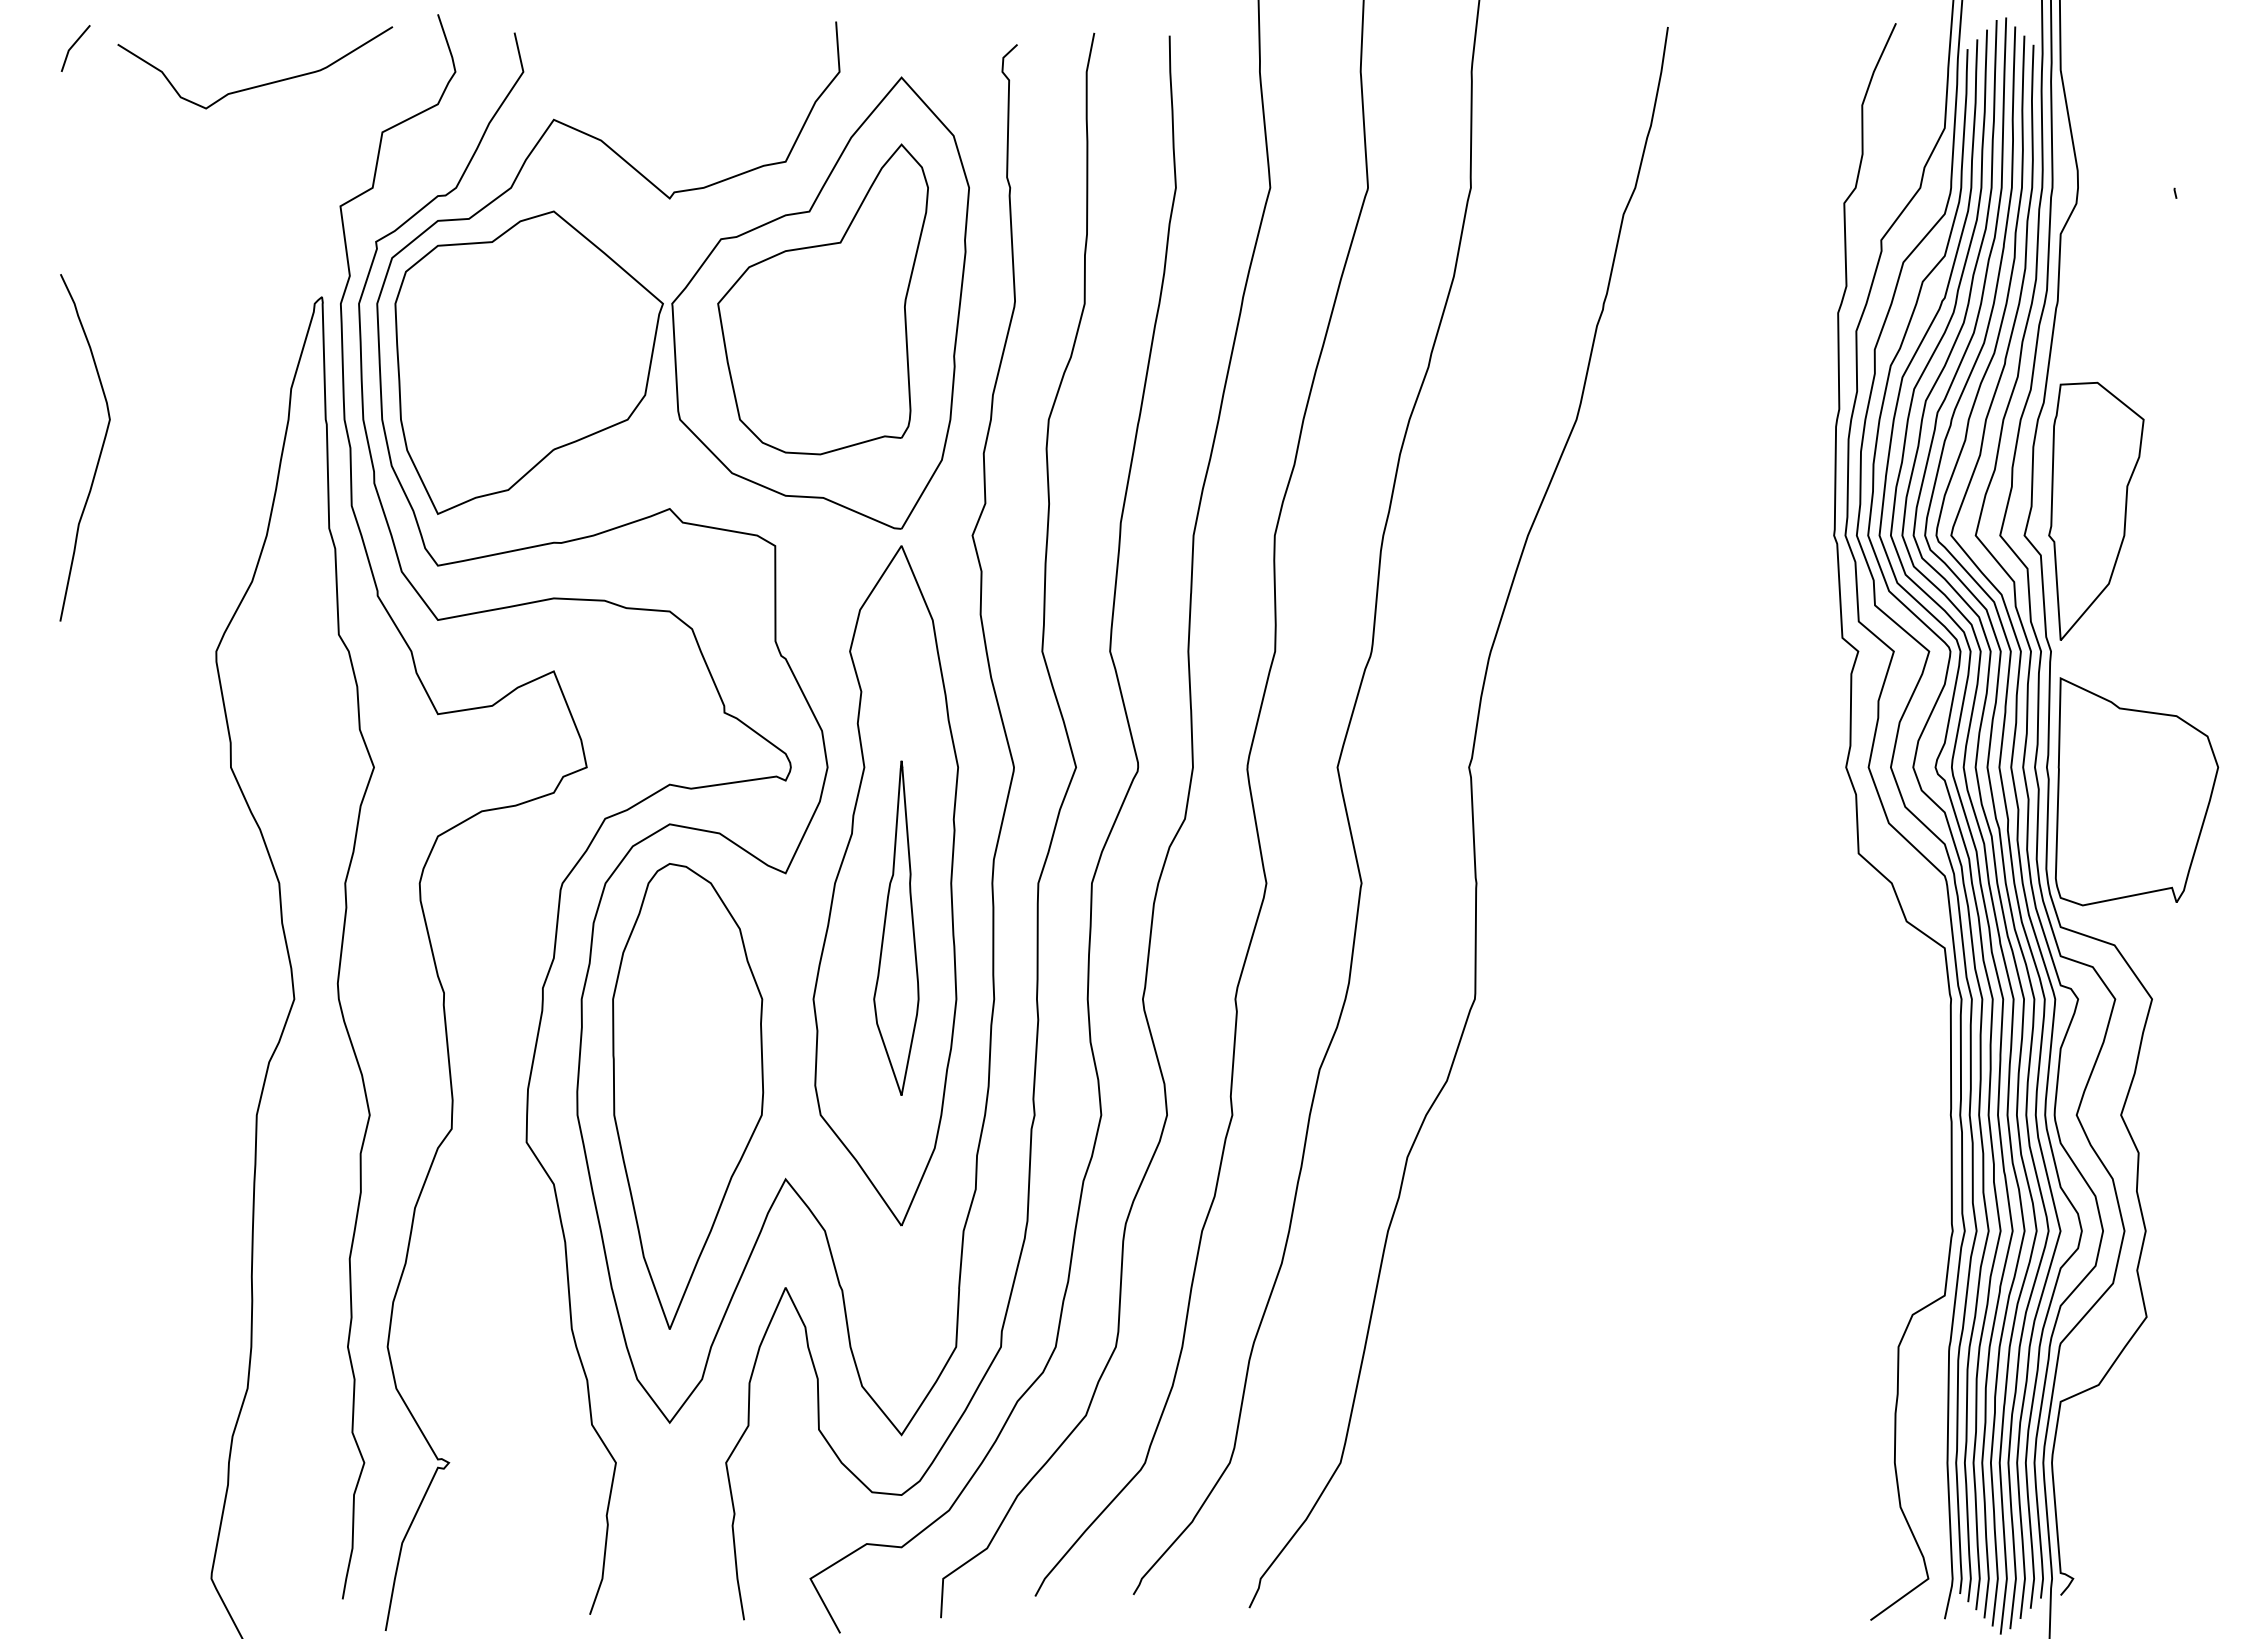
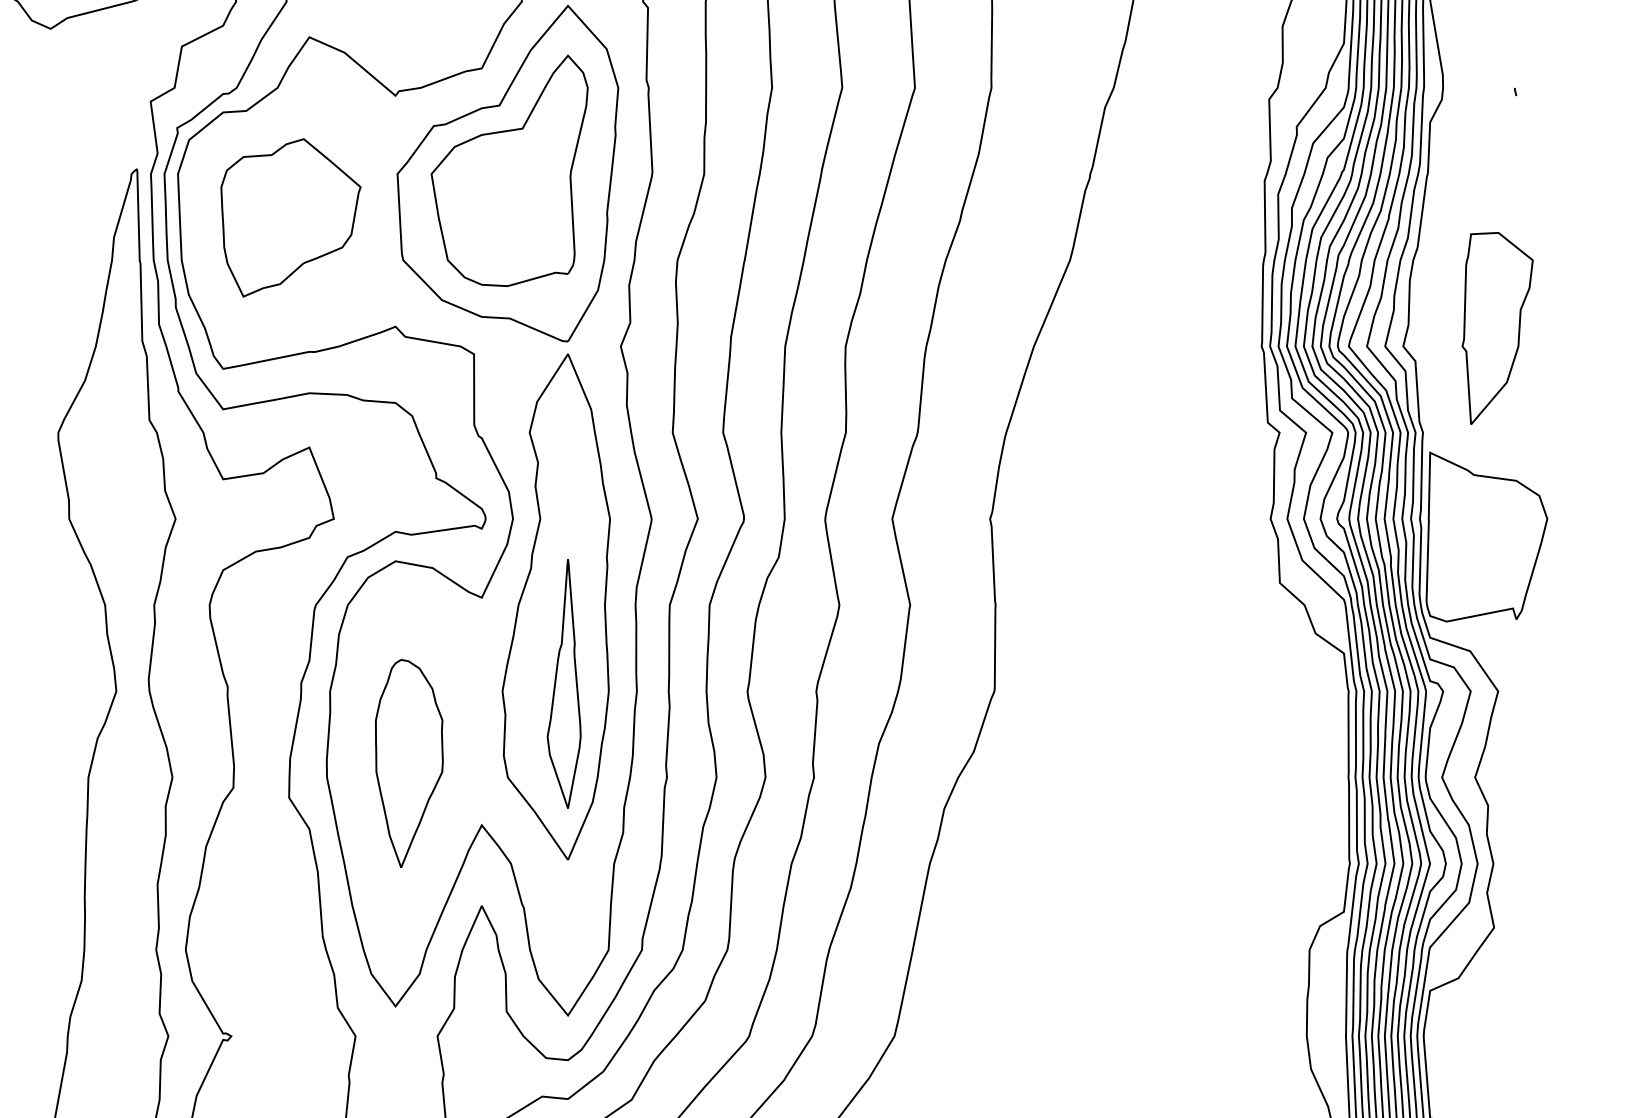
part: (528, 362) -> (290, 217), size x0.7
part: (2096, 510) -> (1497, 327), moved
part: (896, 927) -> (564, 683), moved
part: (688, 1096) -> (409, 763), size x0.6

